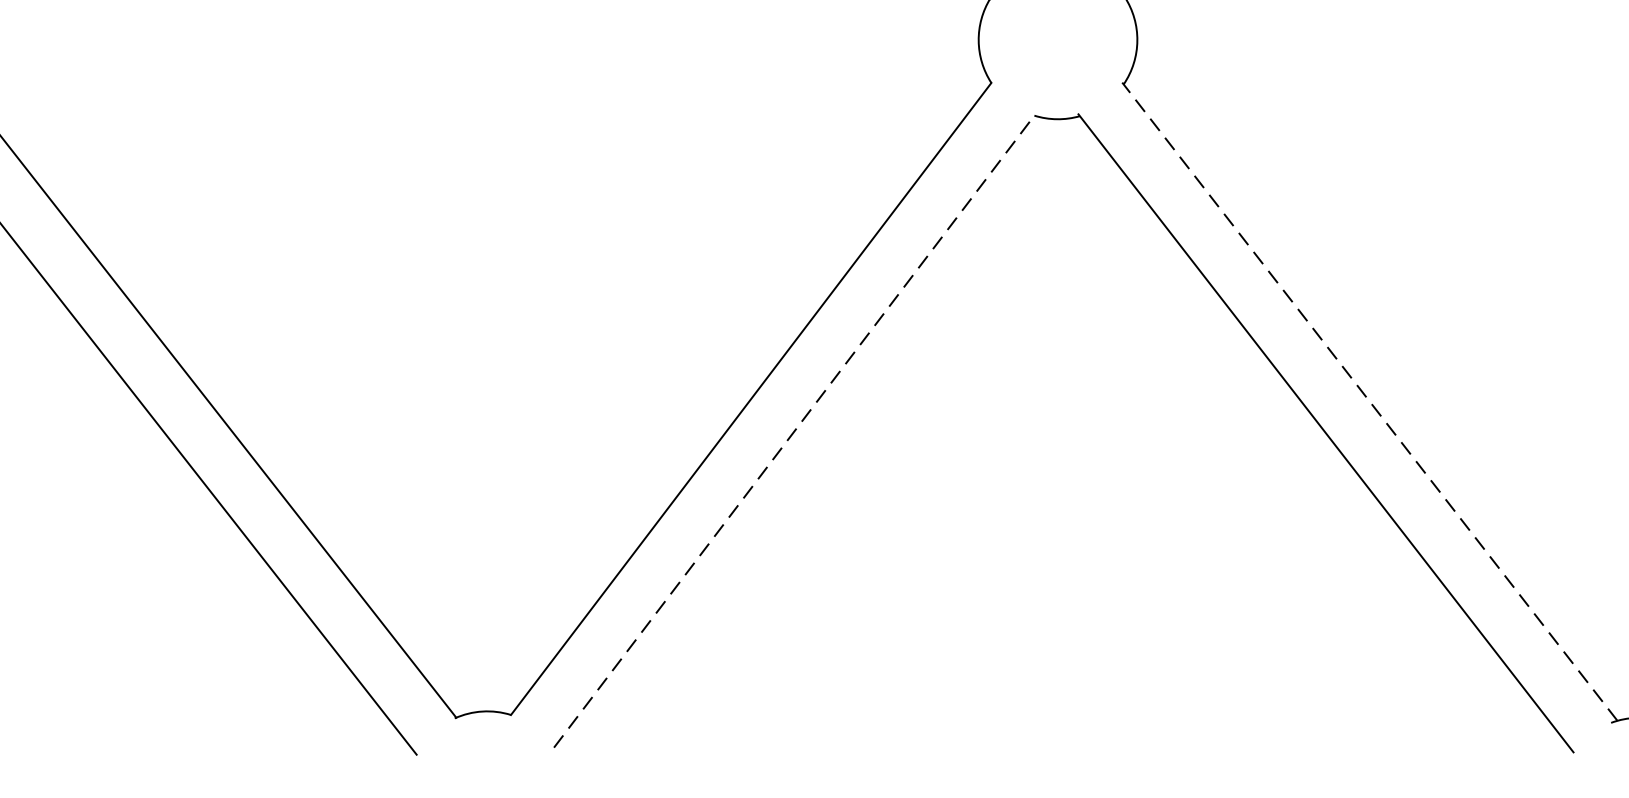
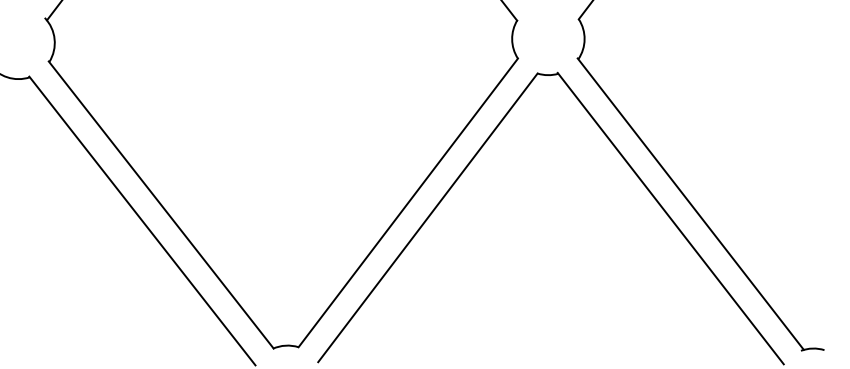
line: (1369, 400) -> (690, 203), dashed -> solid
line: (795, 430) -> (428, 217), dashed -> solid

